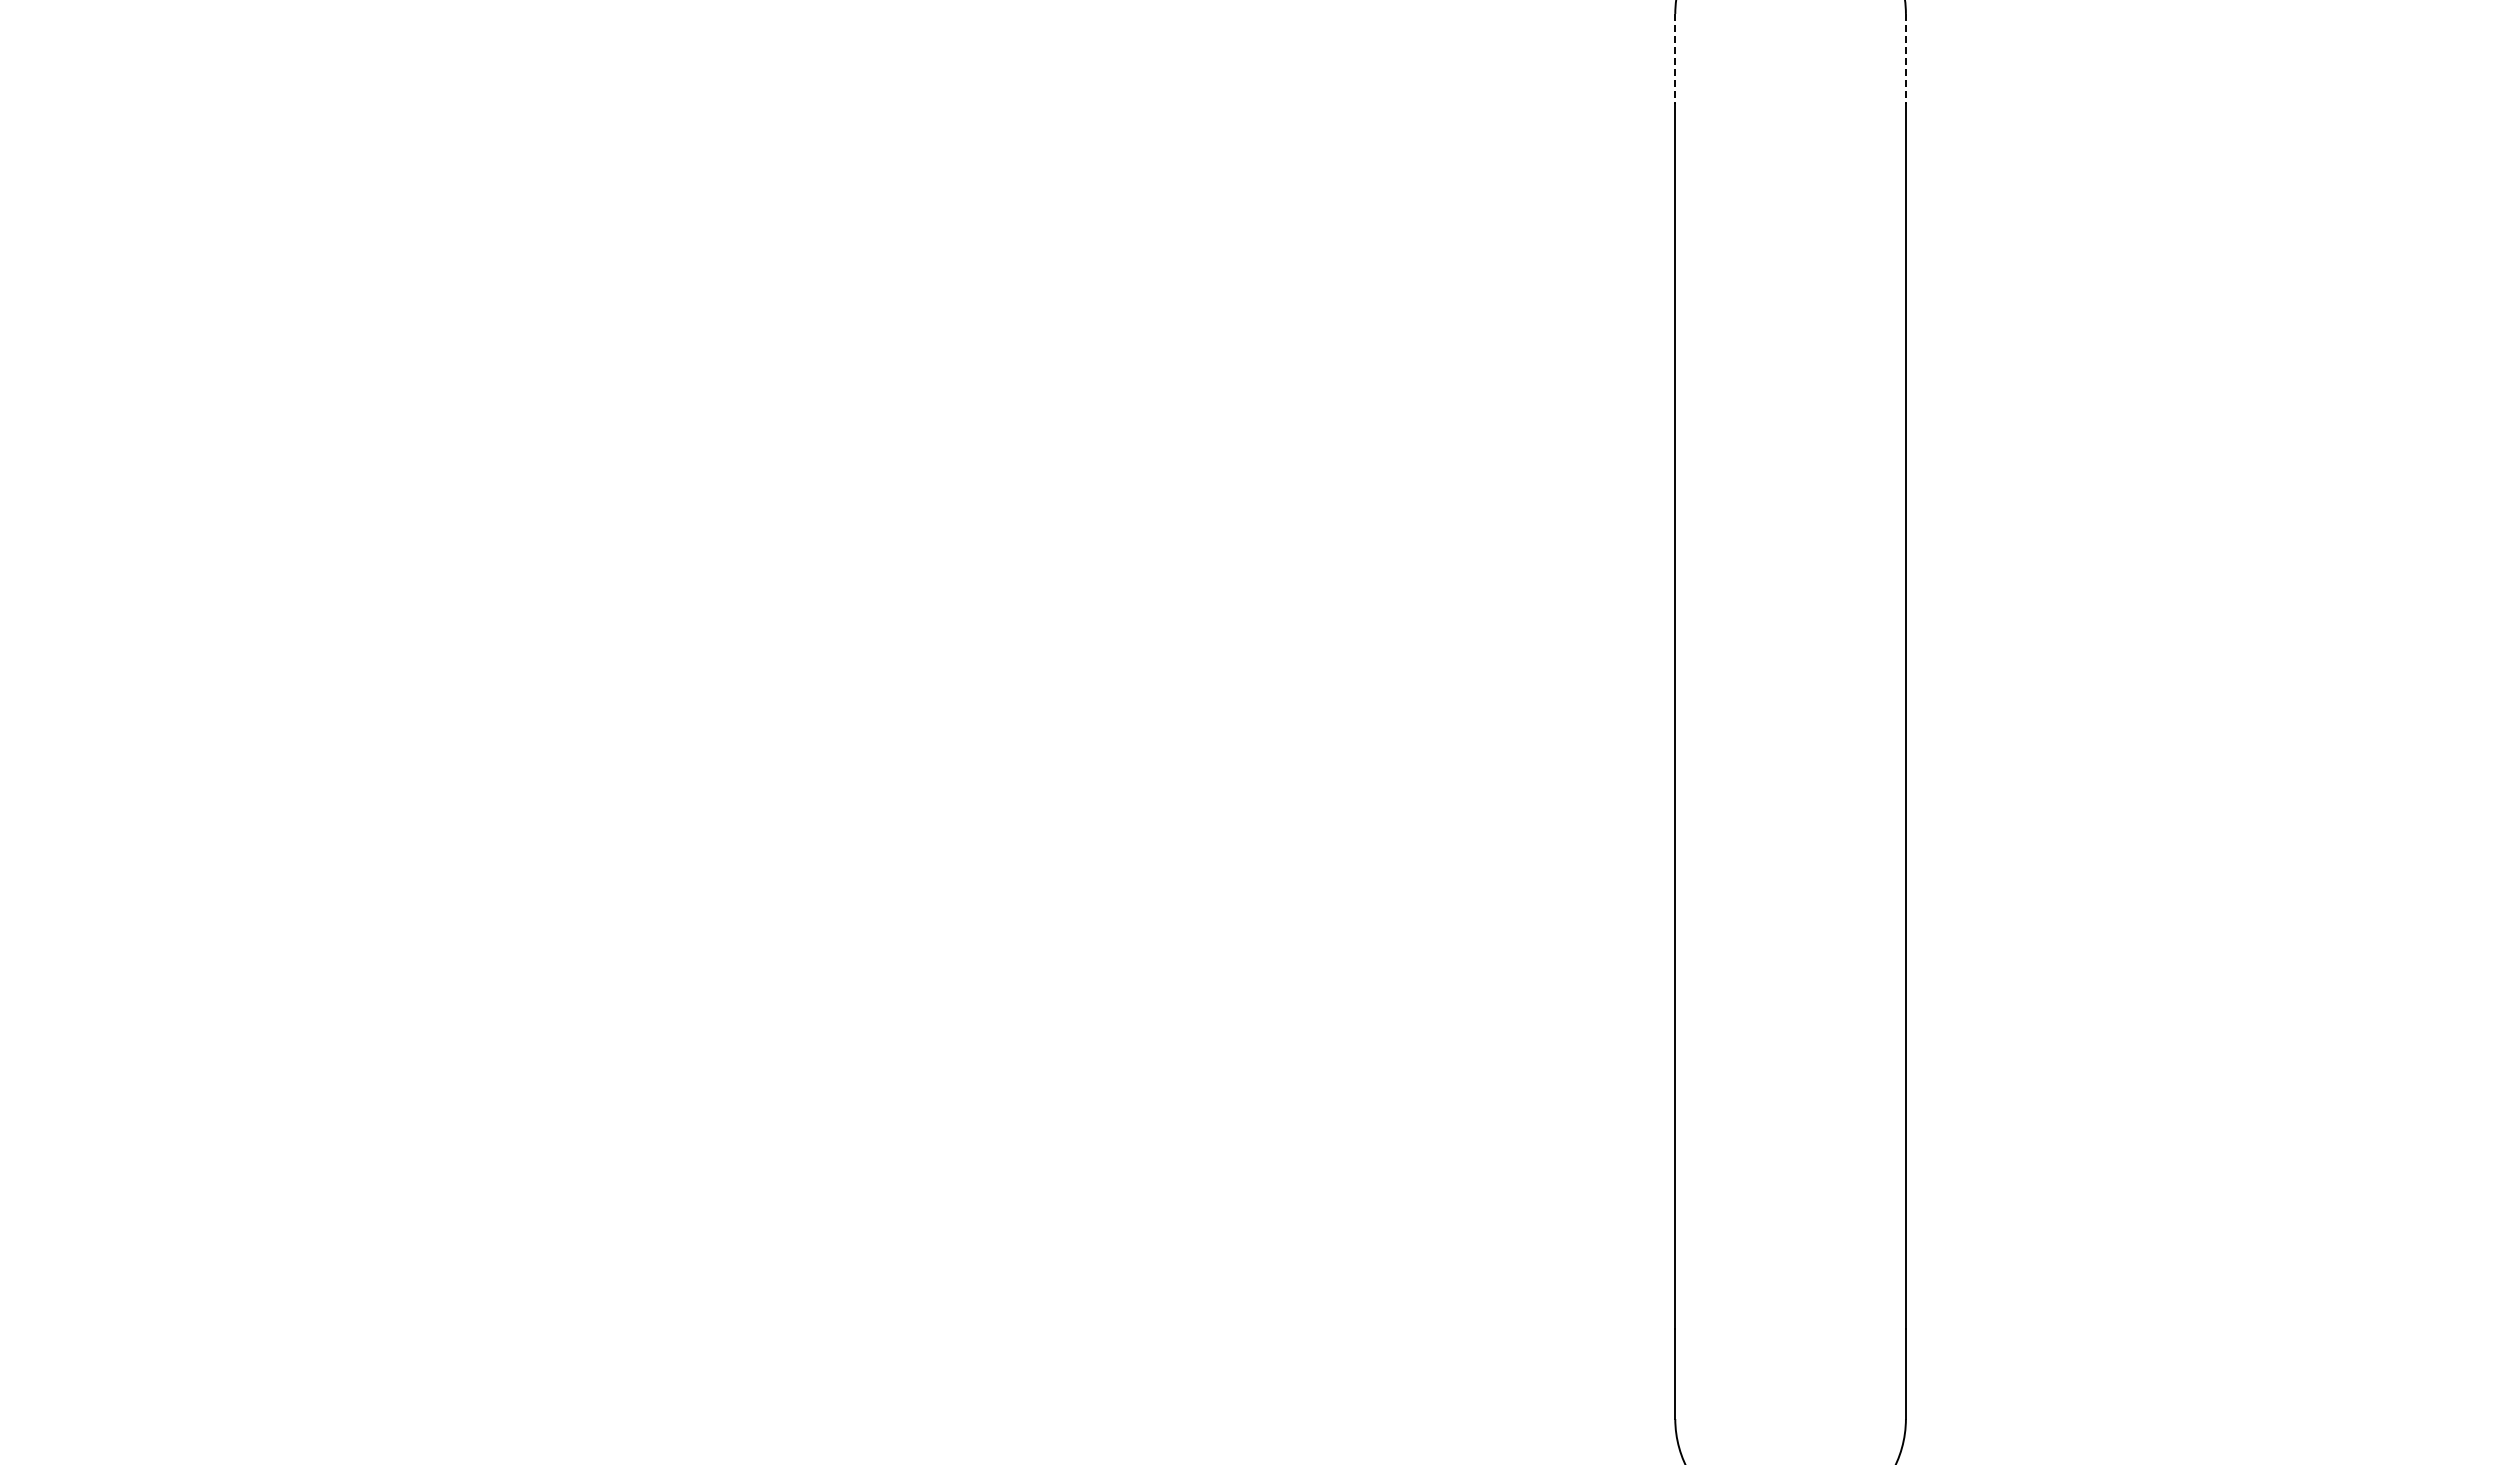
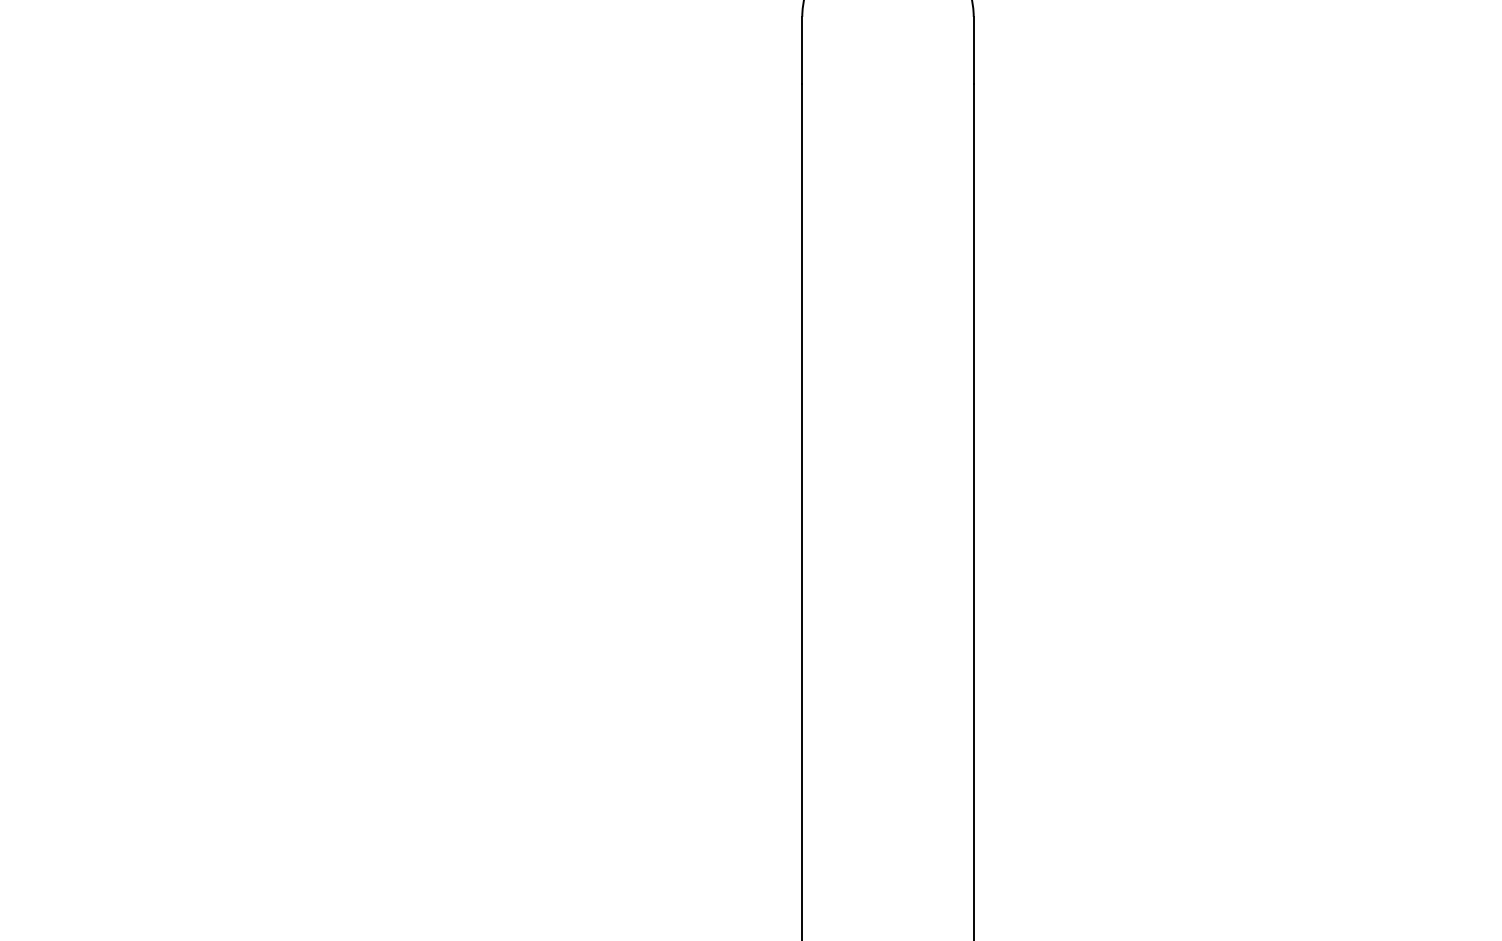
line: (1675, 58) -> (802, 49), dashed -> solid
line: (1905, 58) -> (973, 49), dashed -> solid

